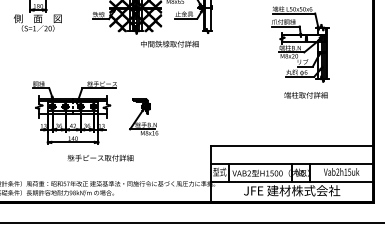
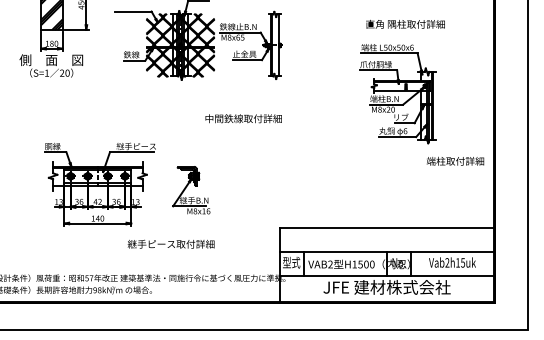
text: (169, 43) -> (243, 118), moved
text: (306, 94) -> (455, 160), moved
text: (100, 157) -> (170, 243), moved

